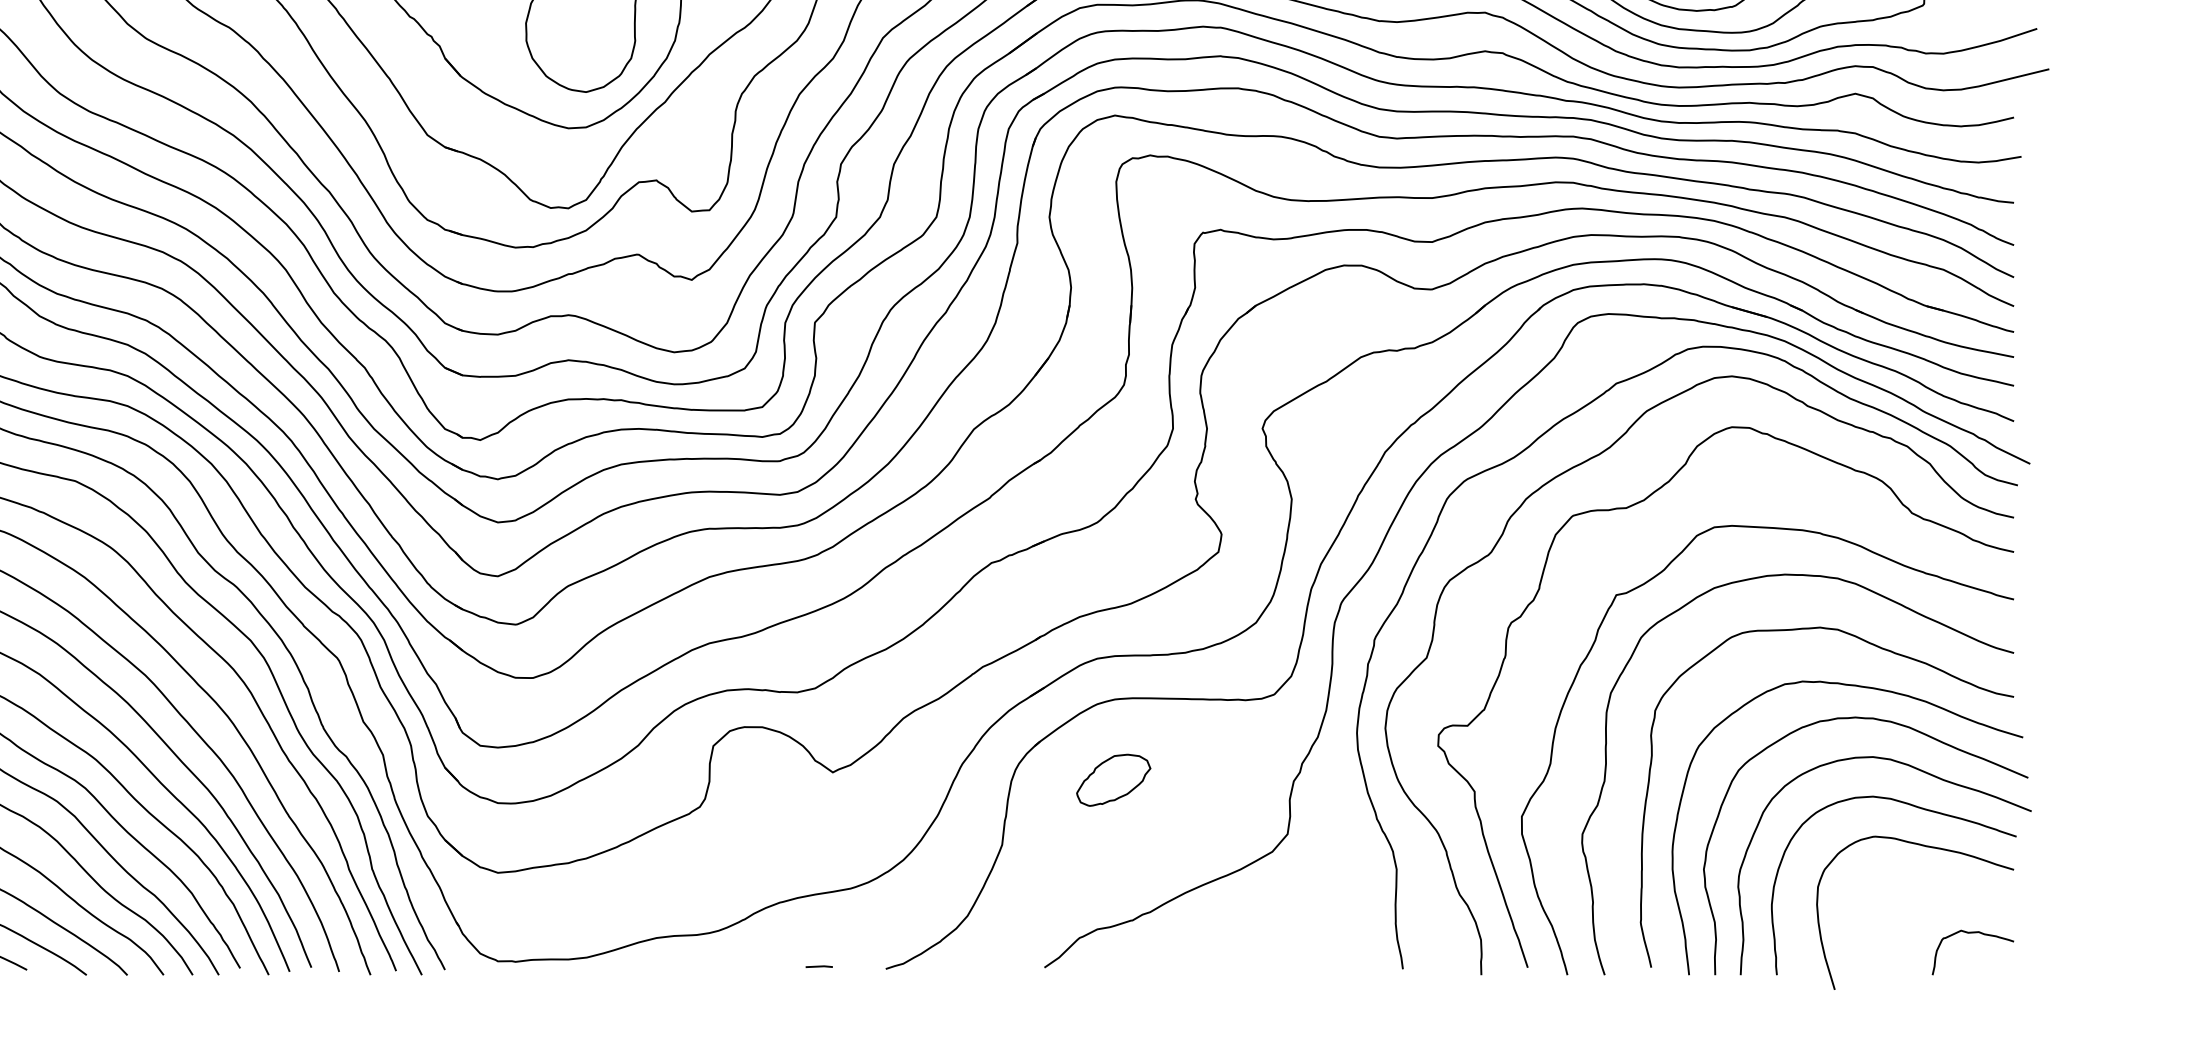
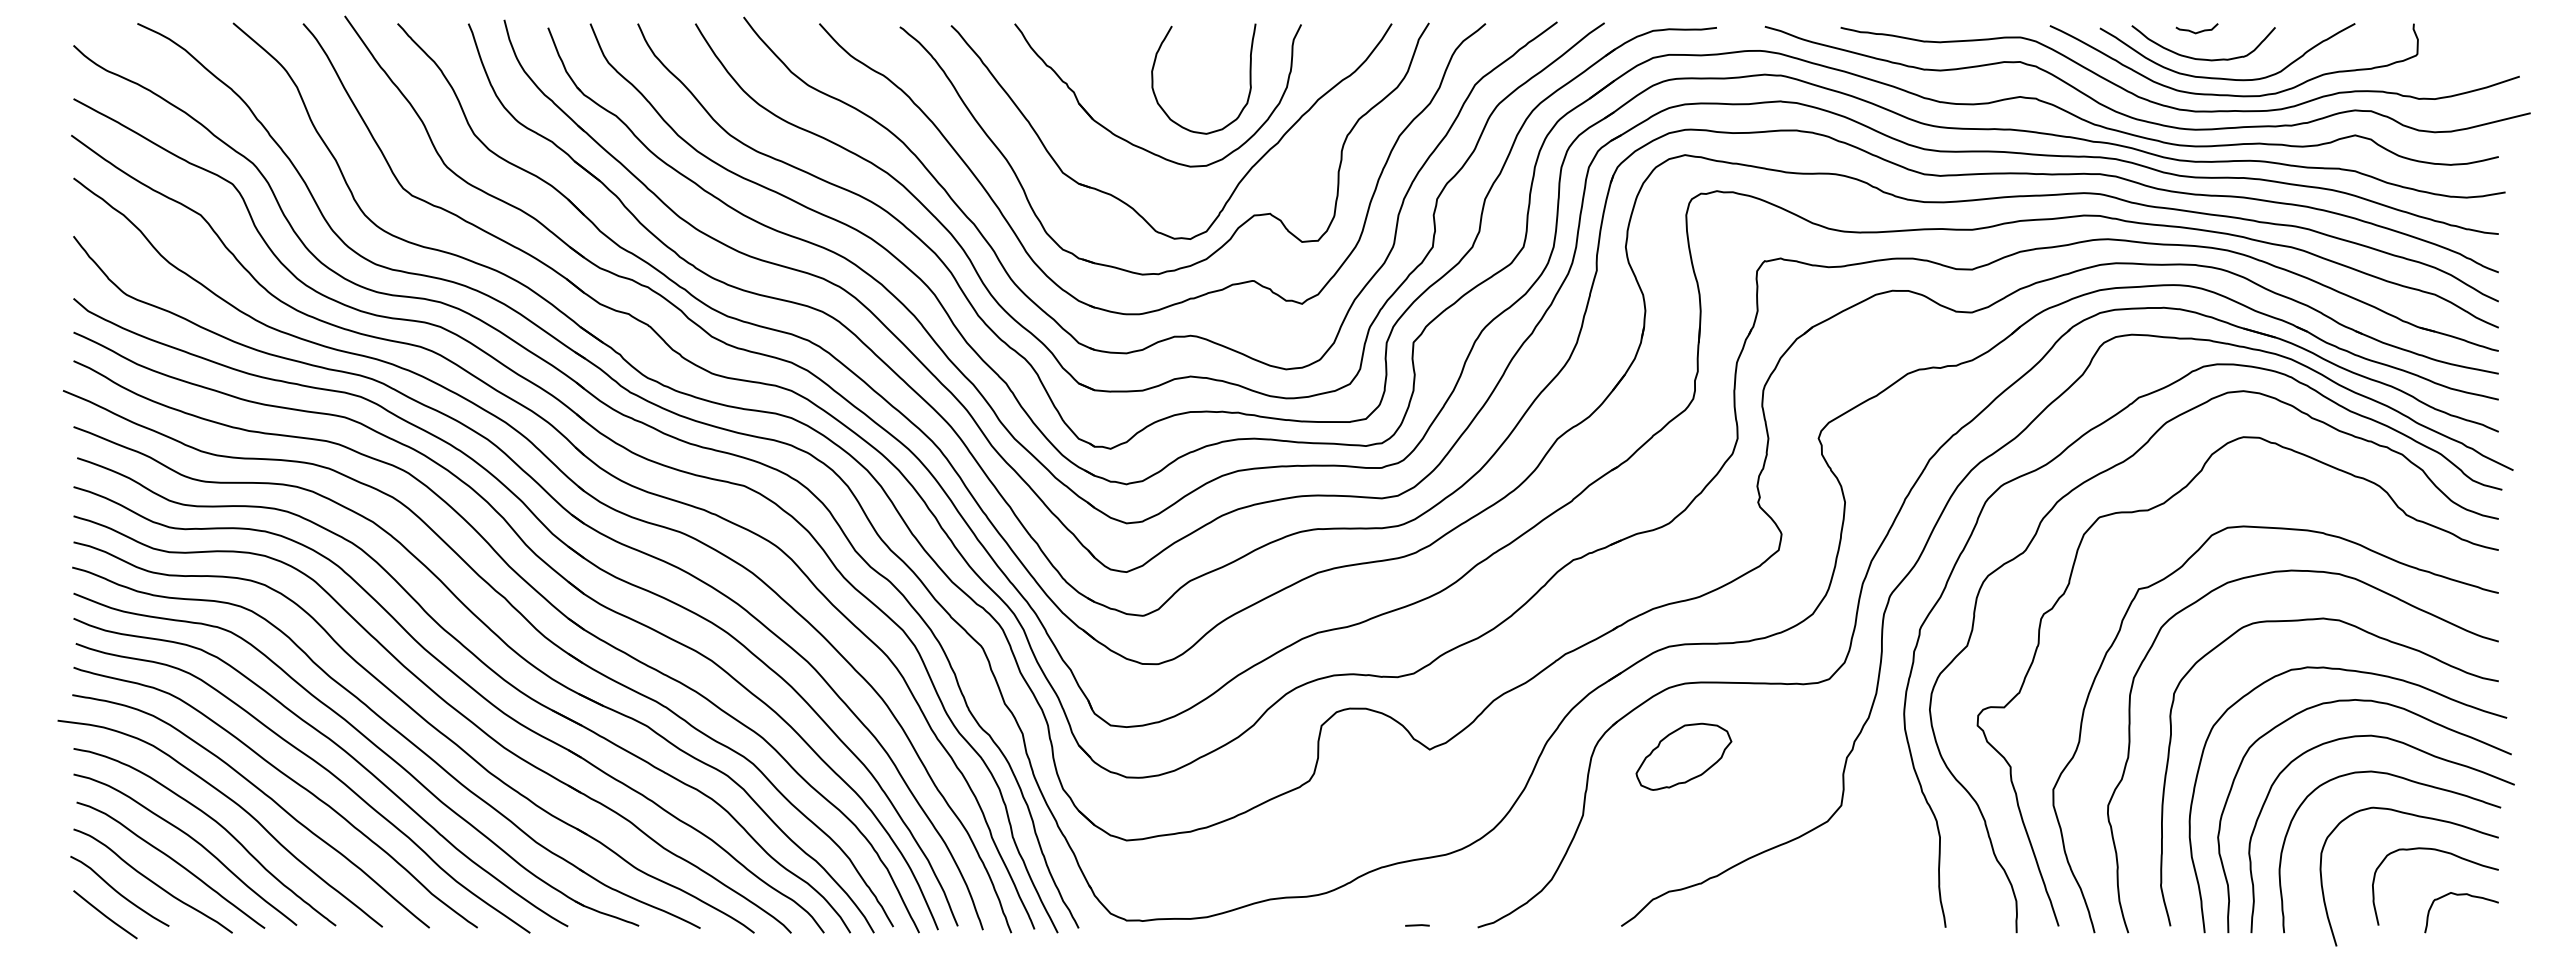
part: (1113, 780) -> (1683, 756), size x1.43
curve: (1955, 887) -> (2445, 853), added

